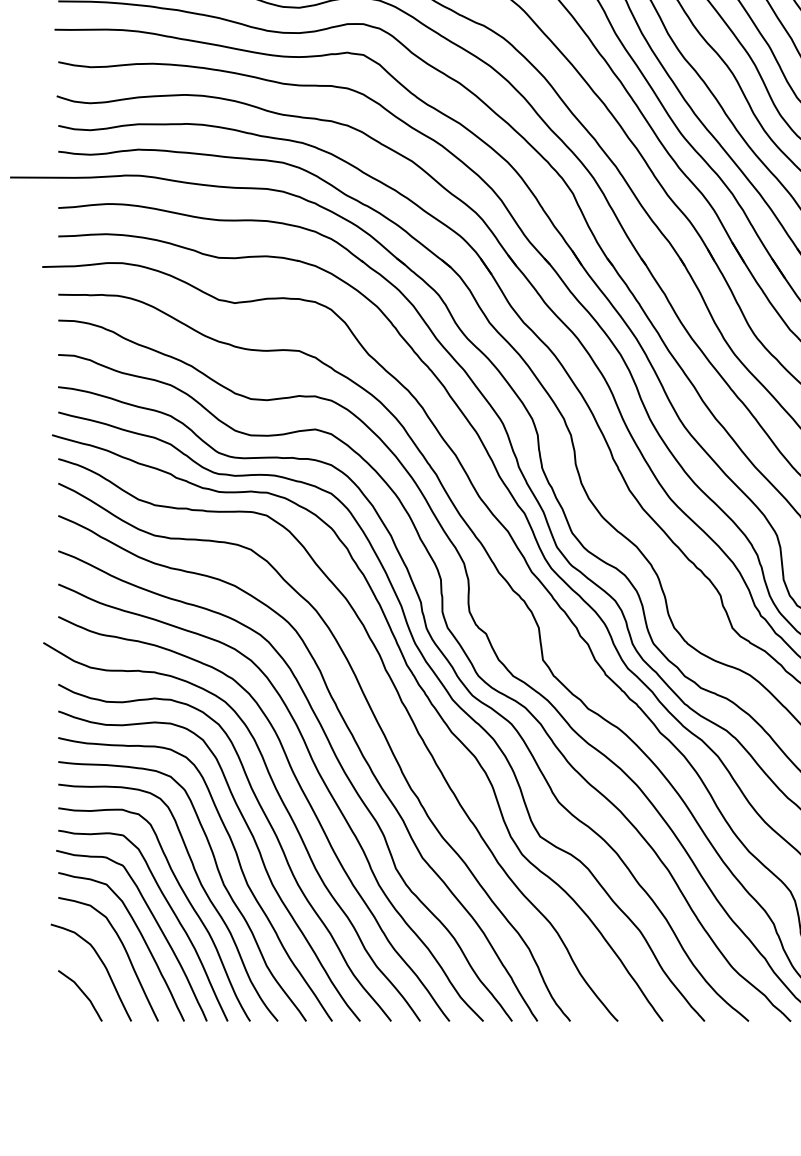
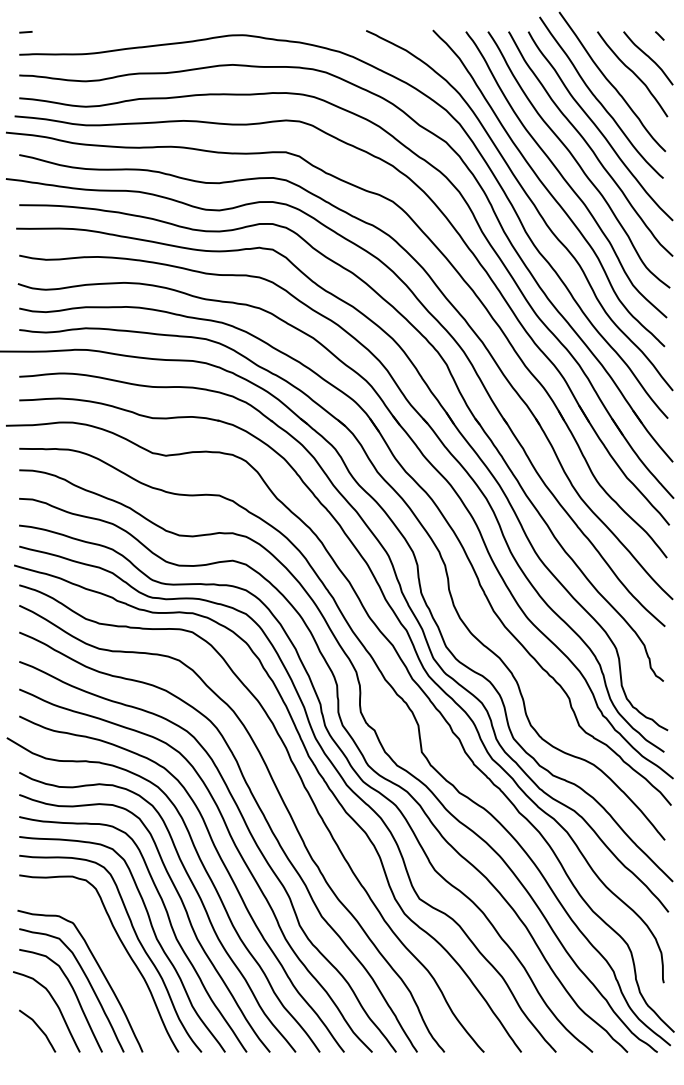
curve: (171, 911) -> (113, 961), removed

